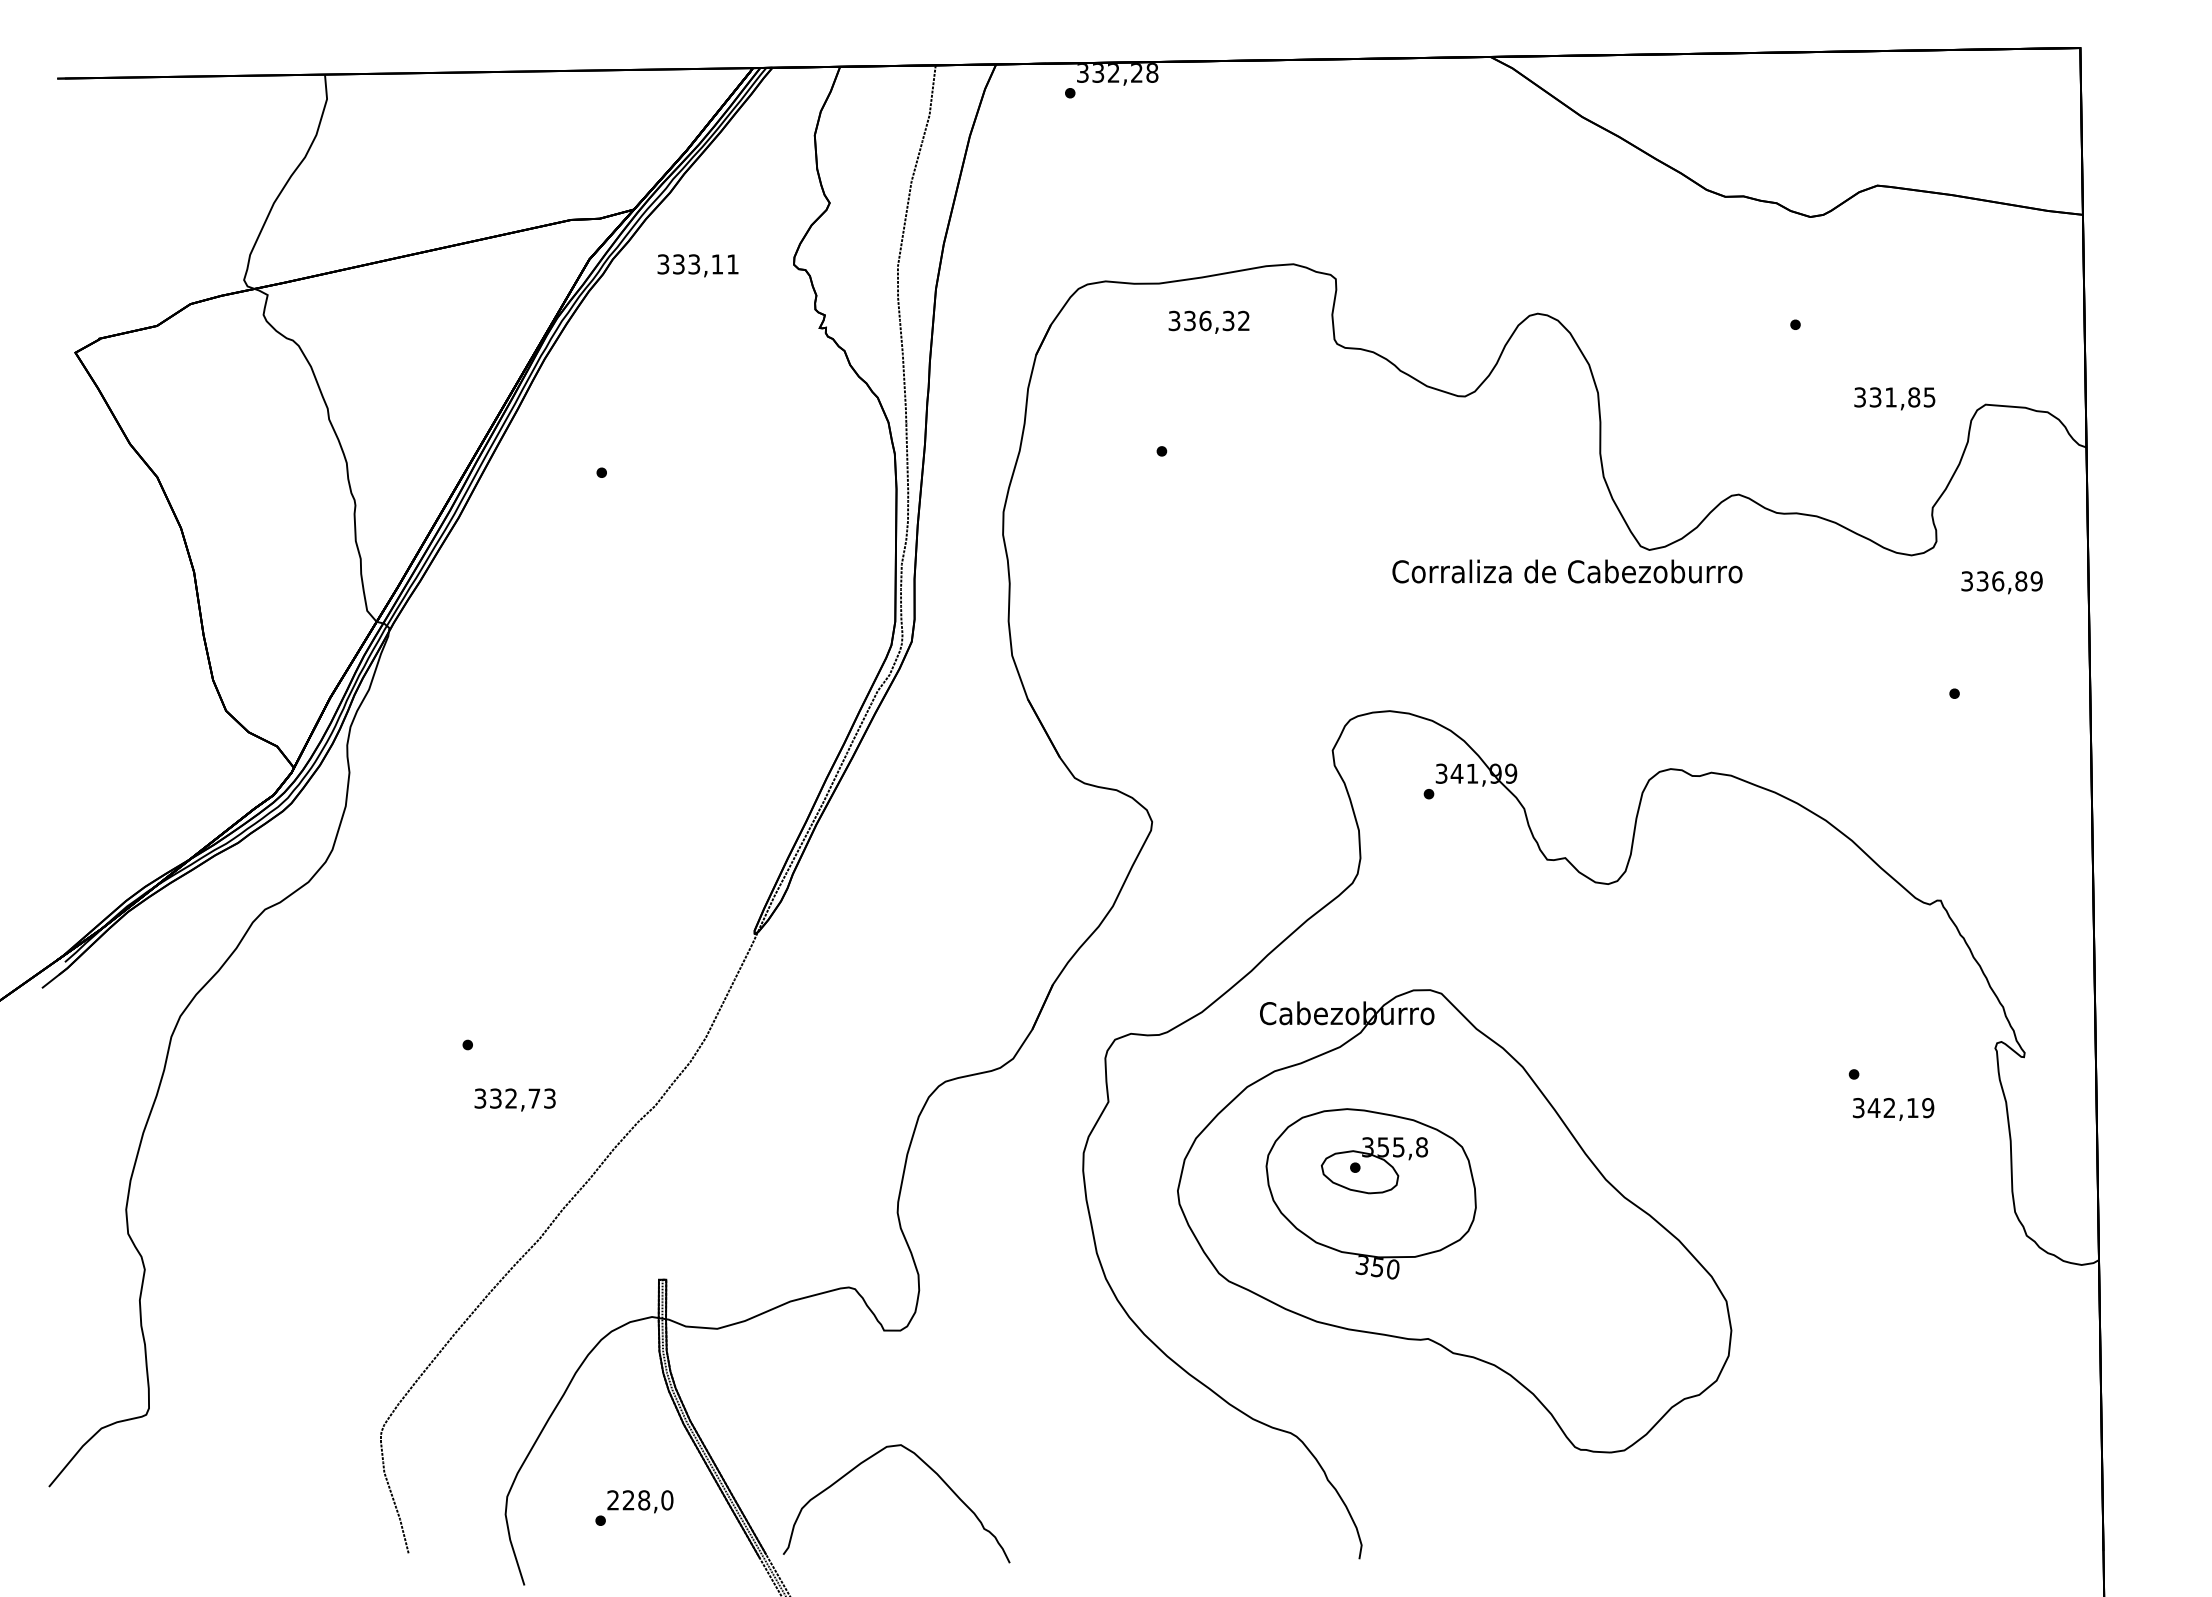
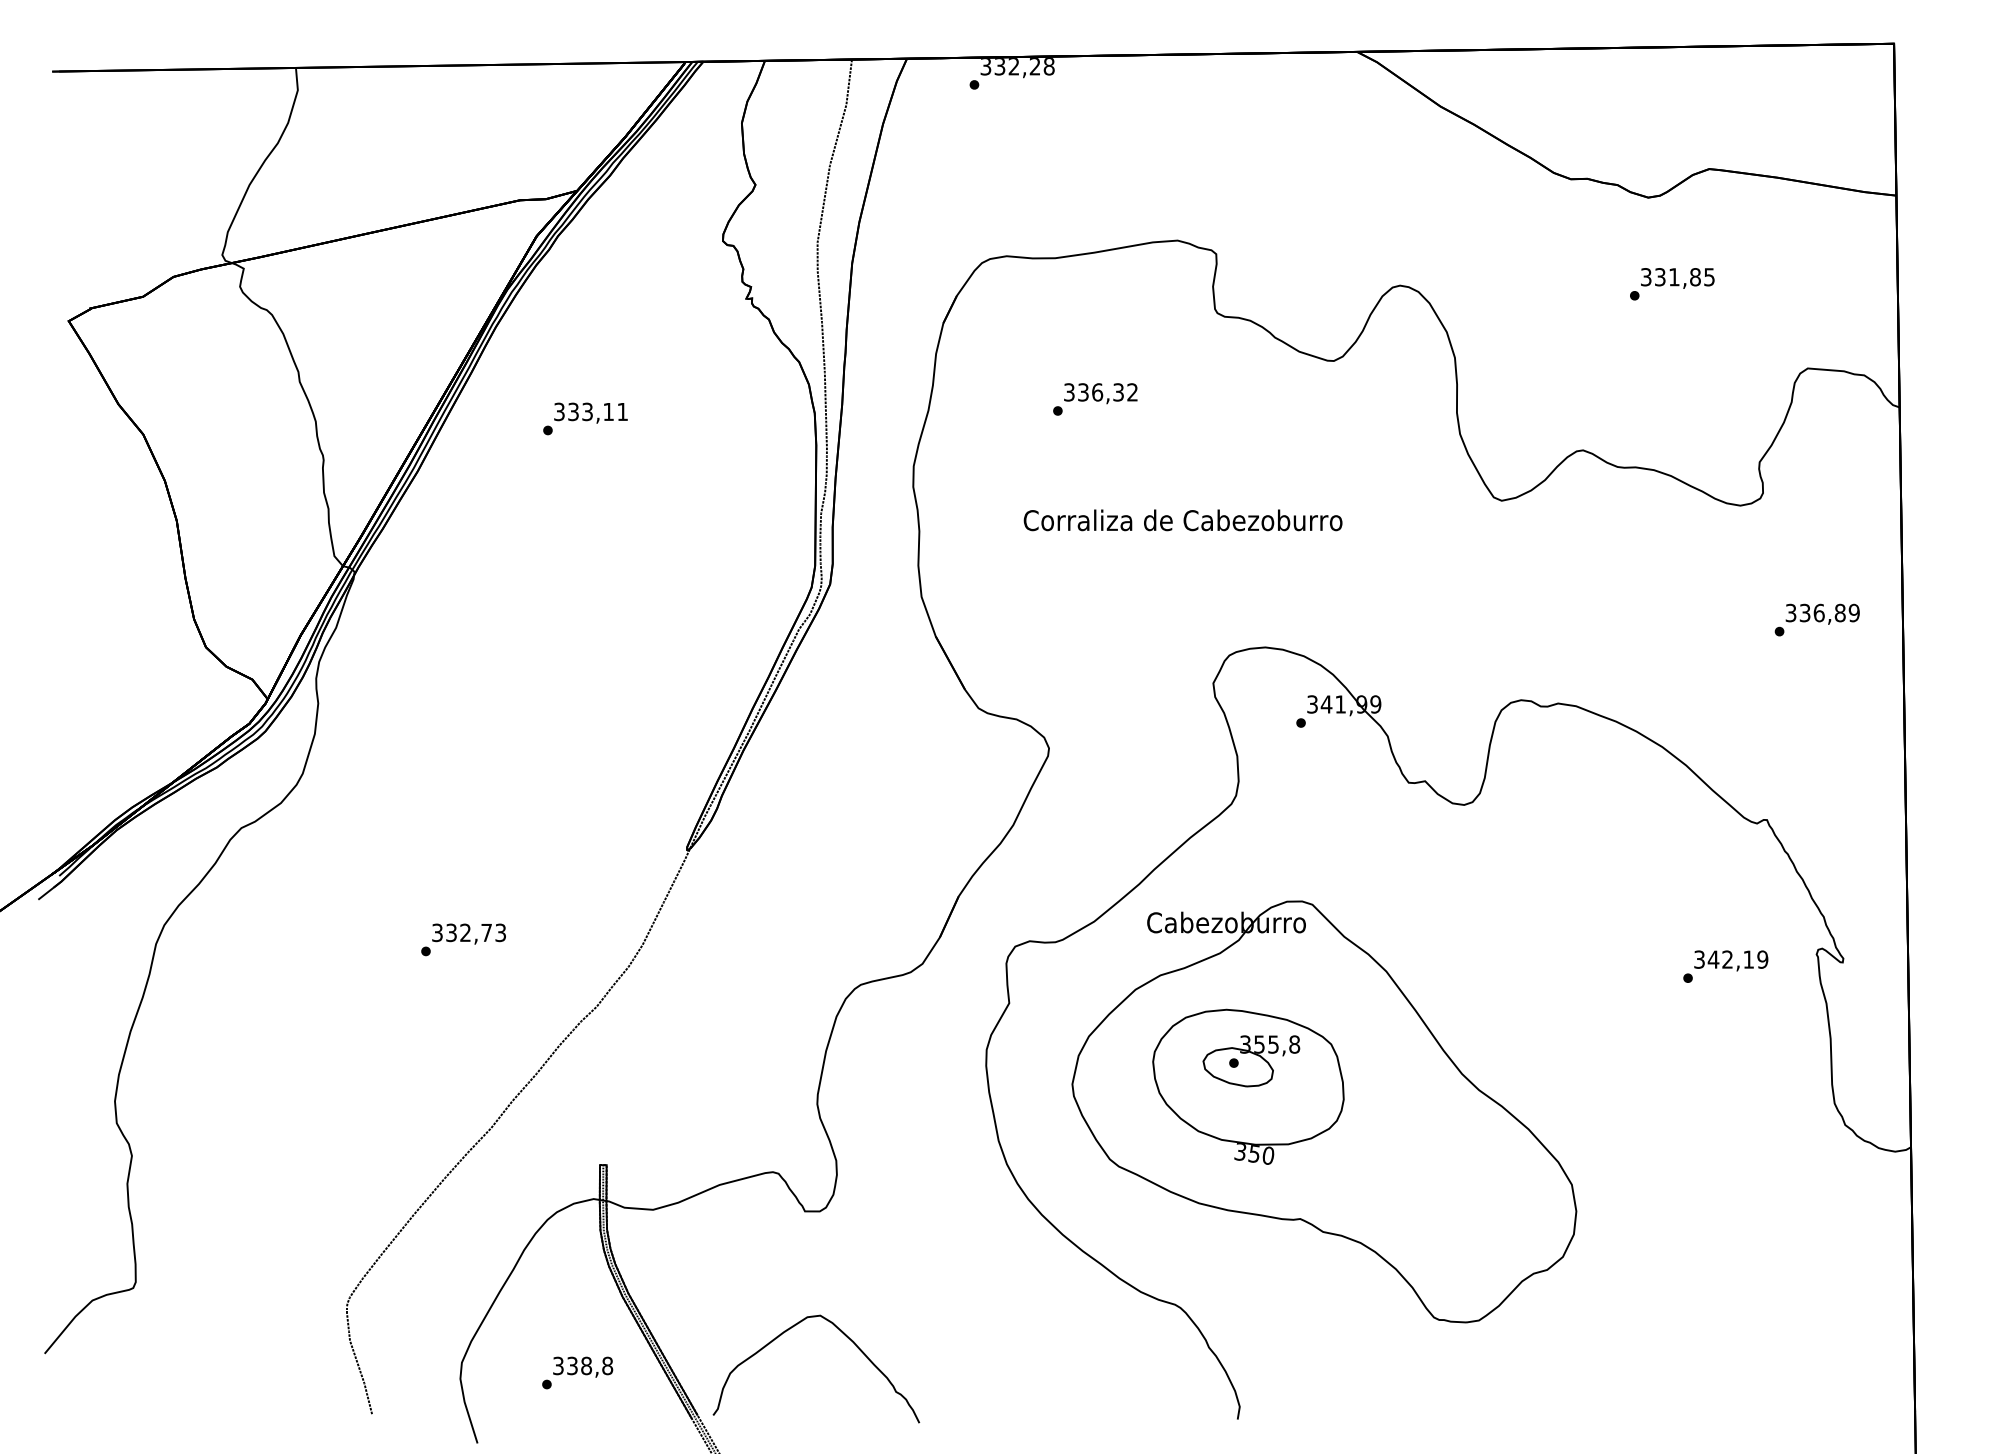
text: (697, 265) -> (590, 412), moved
text: (1208, 321) -> (1100, 392), moved
text: (1894, 398) -> (1677, 278), moved
text: (1567, 571) -> (1183, 520), moved
text: (2001, 582) -> (1822, 614), moved
text: (514, 1099) -> (468, 933), moved
text: (1893, 1109) -> (1731, 960), moved
text: (640, 1500) -> (583, 1366), 228,0 -> 338,8

